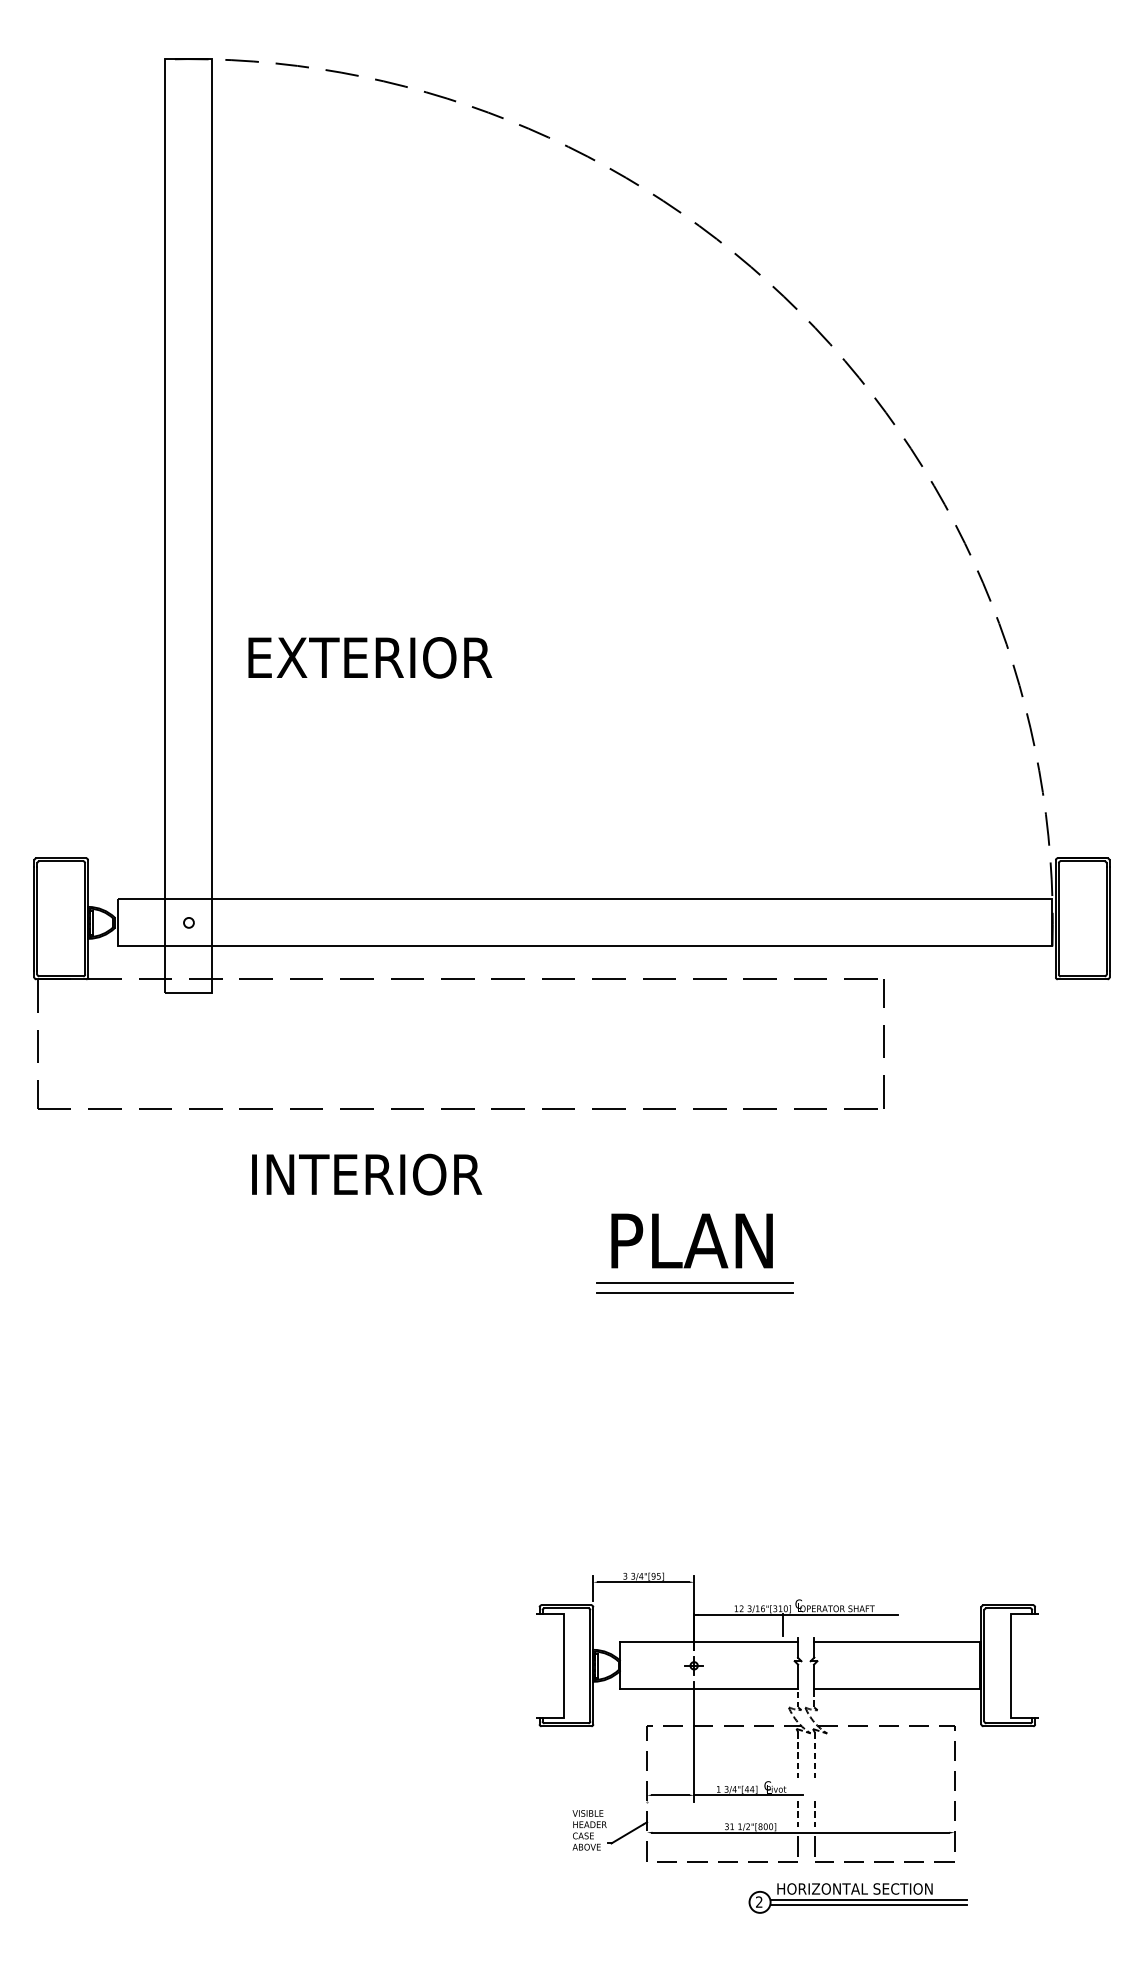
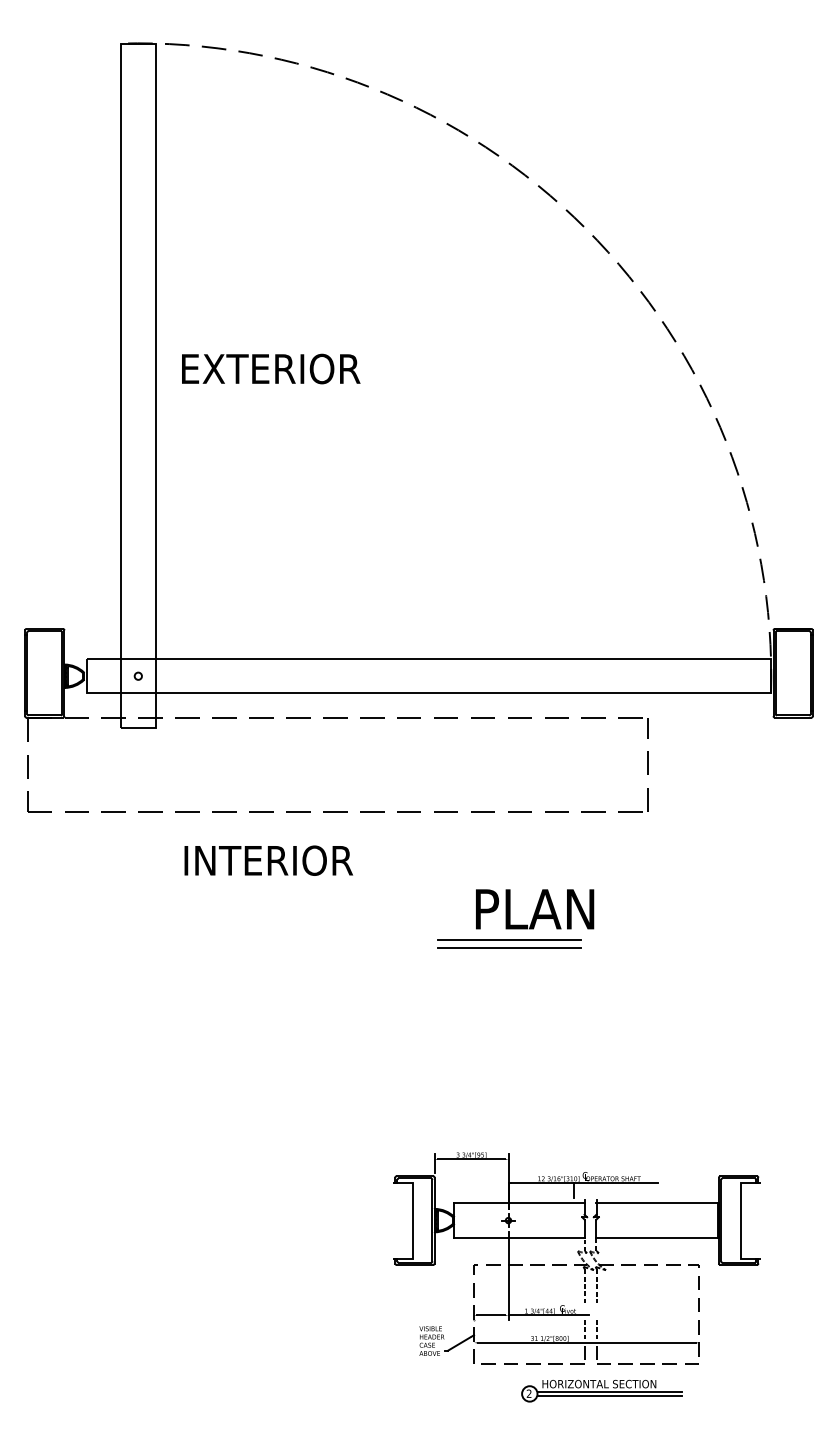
text: (370, 657) -> (271, 368), moved
text: (692, 1241) -> (535, 909), moved
part: (857, 1897) -> (601, 1390), moved

